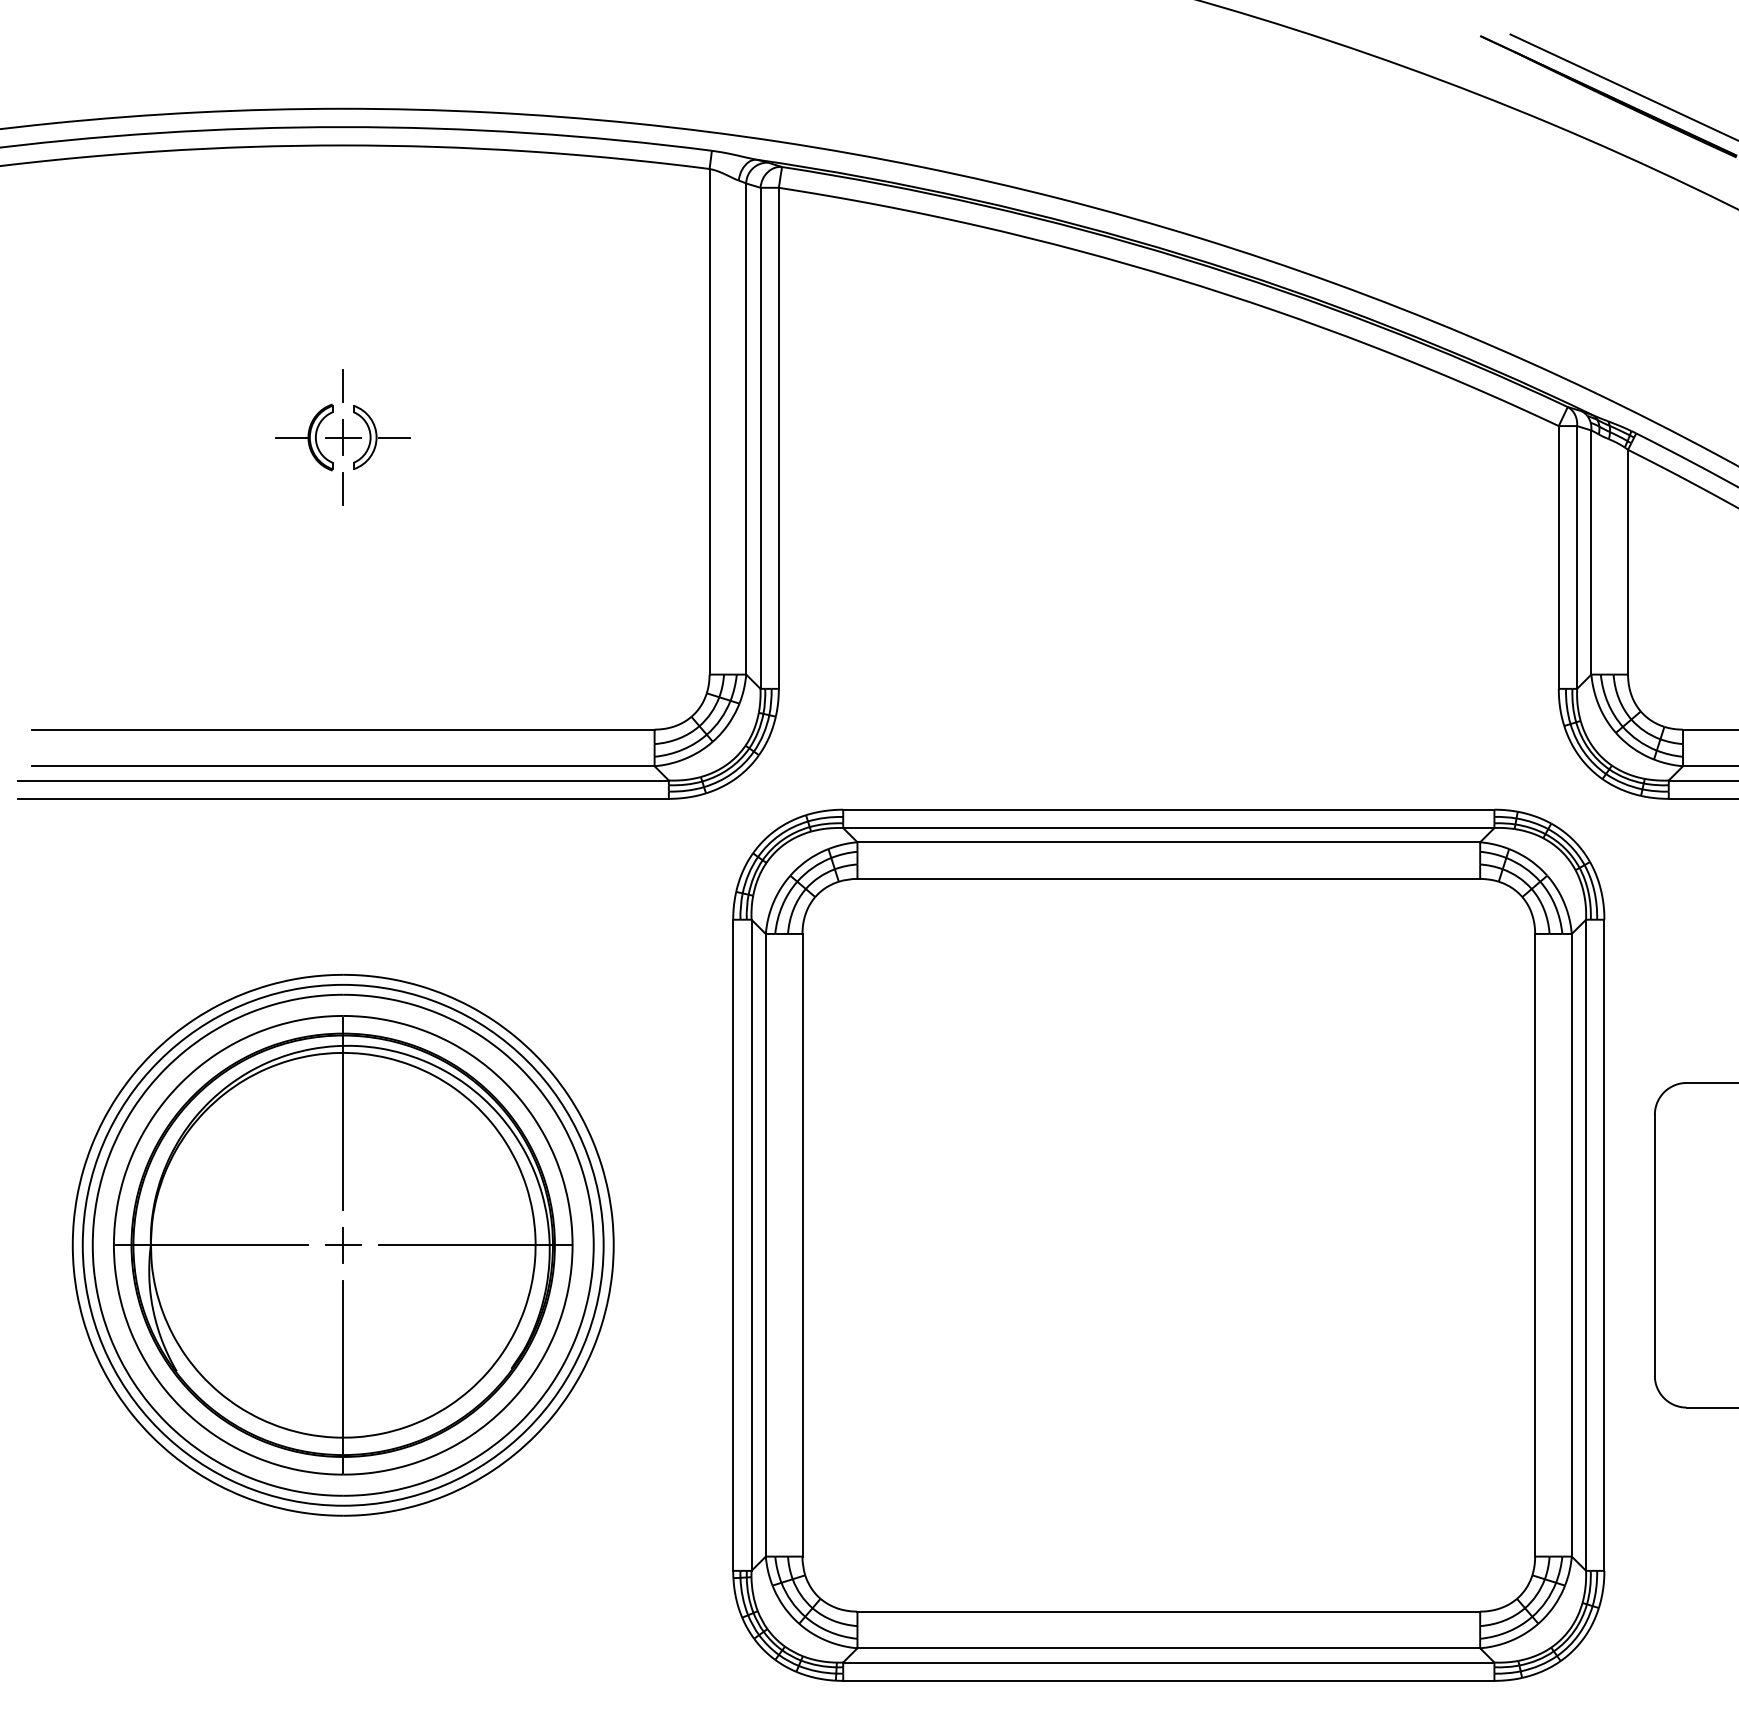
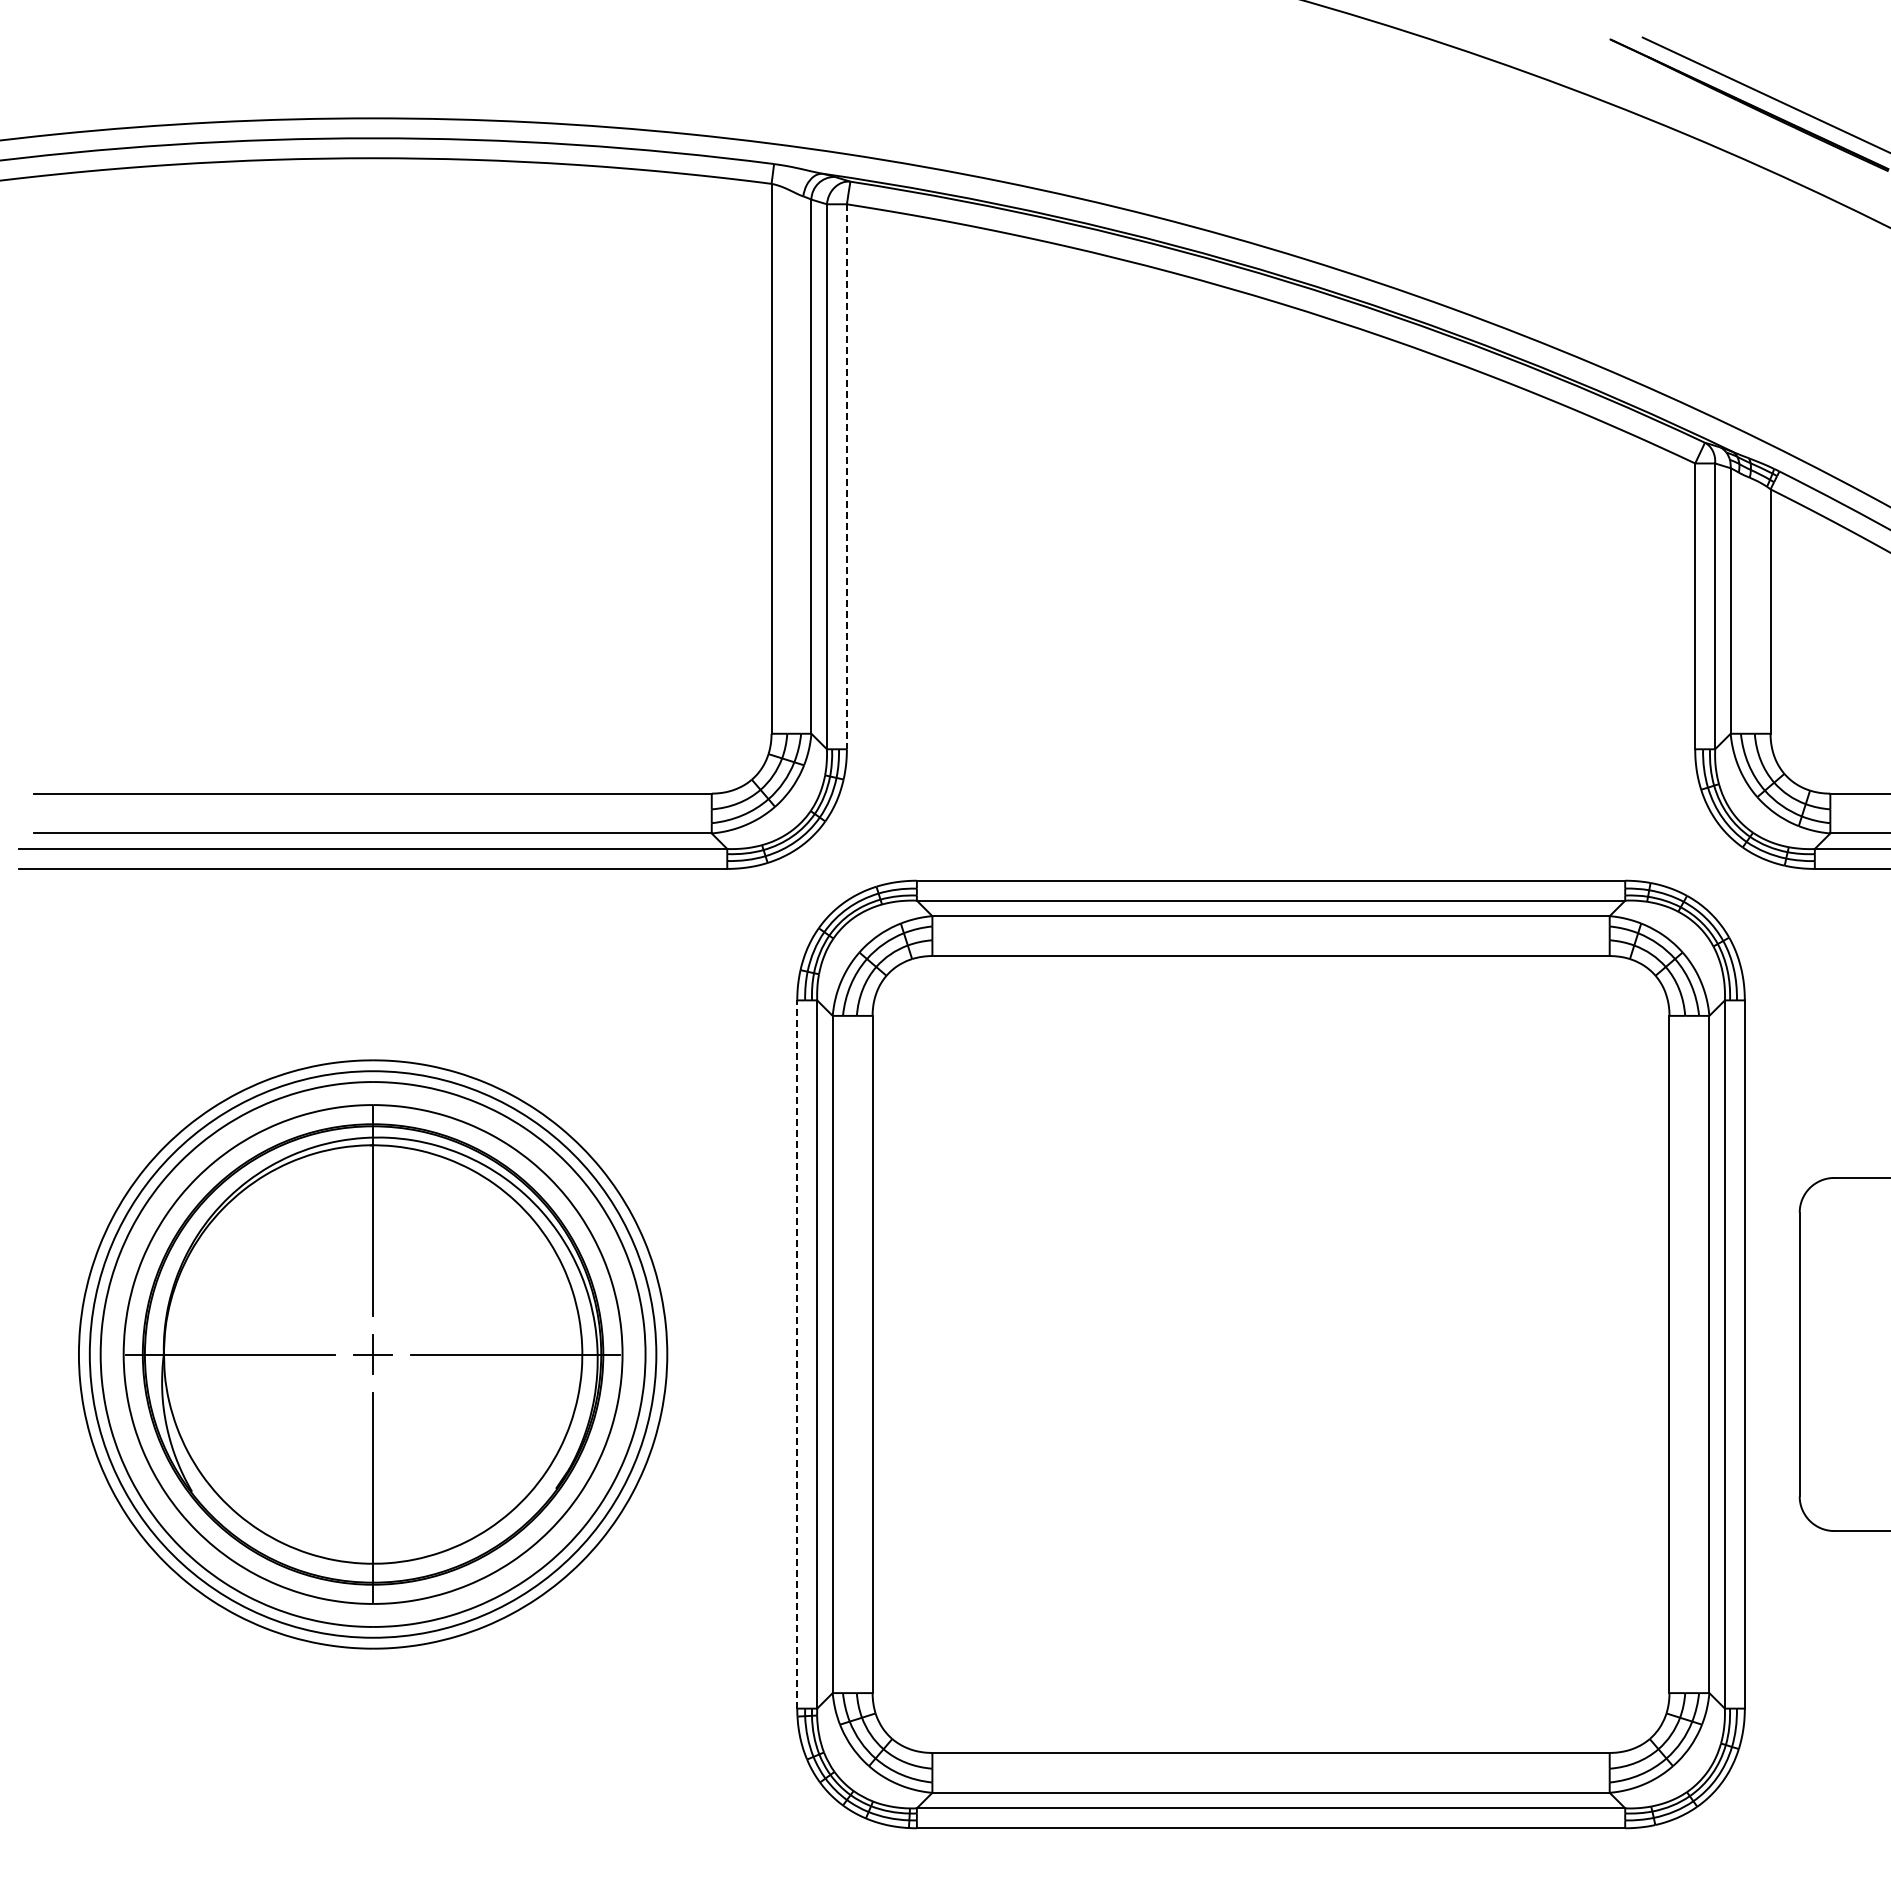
part: (342, 437) -> (372, 475), removed
line: (778, 438) -> (846, 477), solid -> dashed
line: (733, 1245) -> (797, 1354), solid -> dashed

